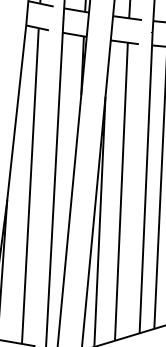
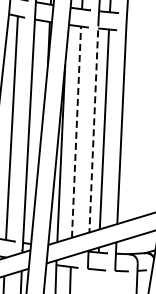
line: (146, 182) -> (94, 125), solid -> dashed
line: (121, 192) -> (76, 132), solid -> dashed

